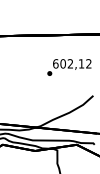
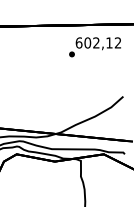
text: (68, 67) -> (94, 47), moved

